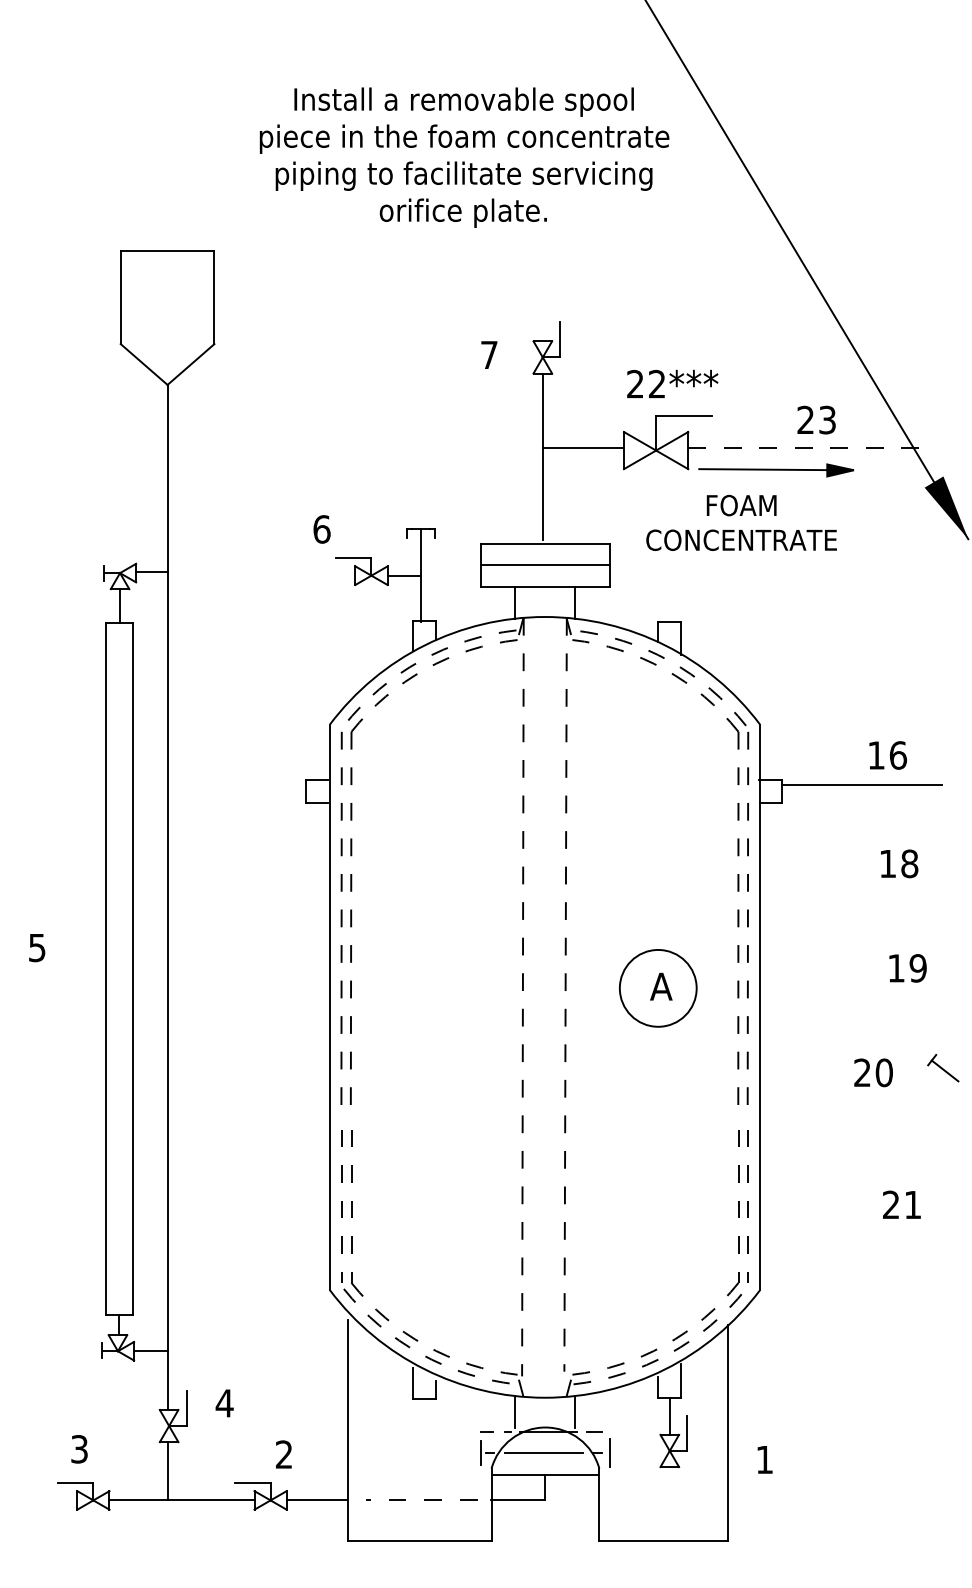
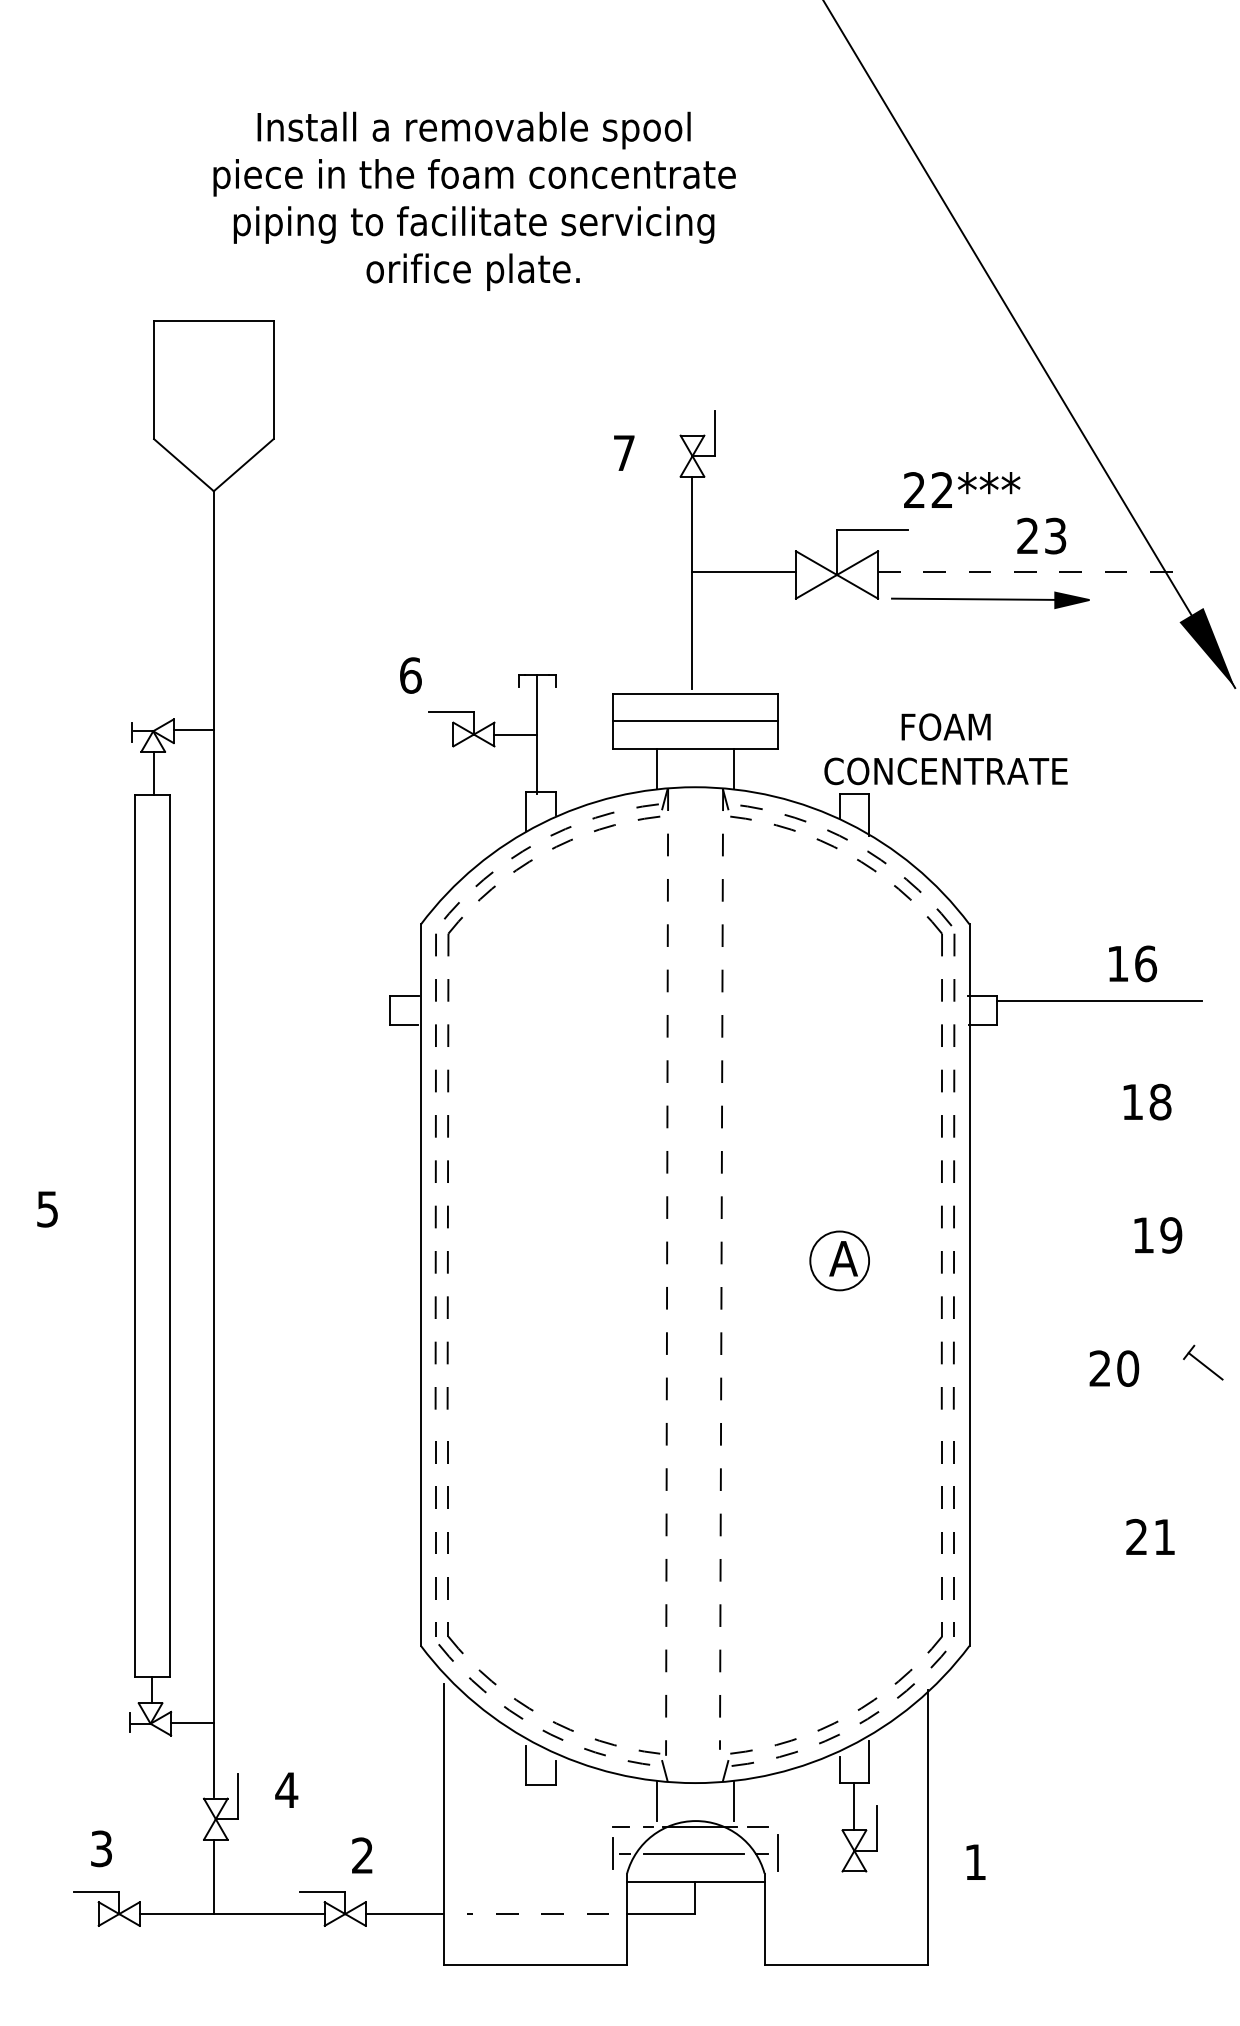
text: (464, 157) -> (474, 200), moved
text: (672, 383) -> (962, 489), moved
text: (741, 523) -> (945, 749), moved
circle: (658, 988) -> (839, 1260), size x0.6

